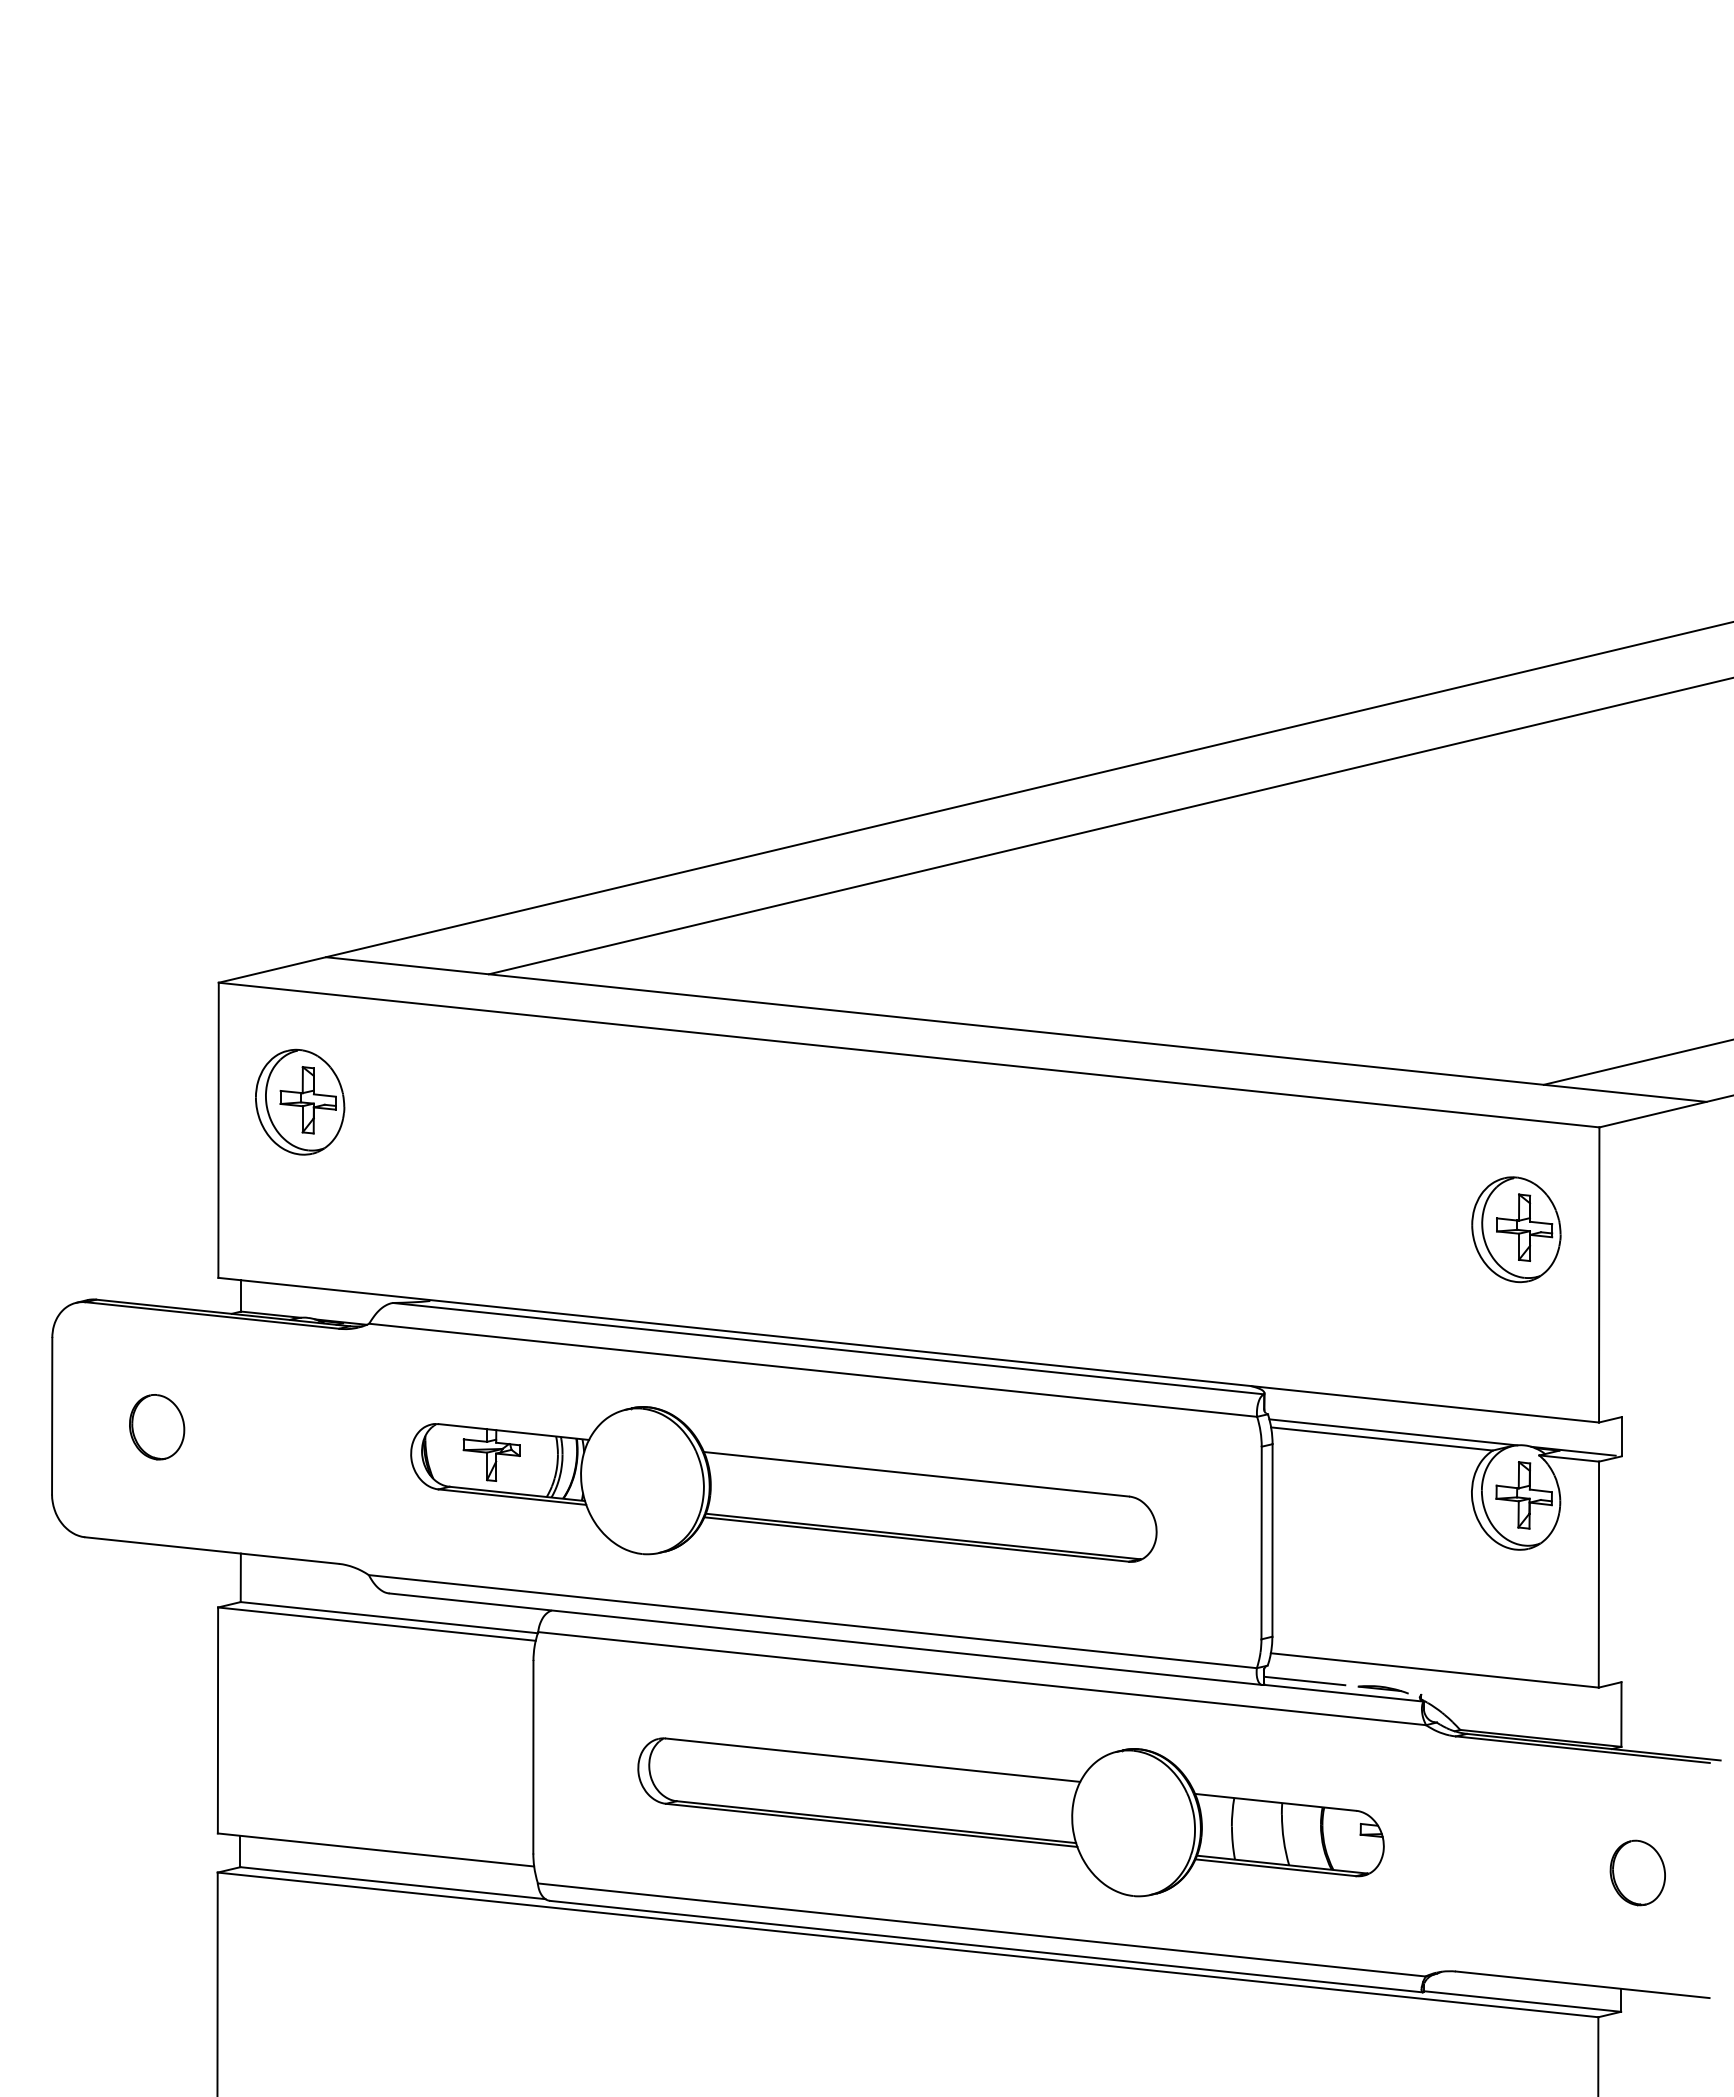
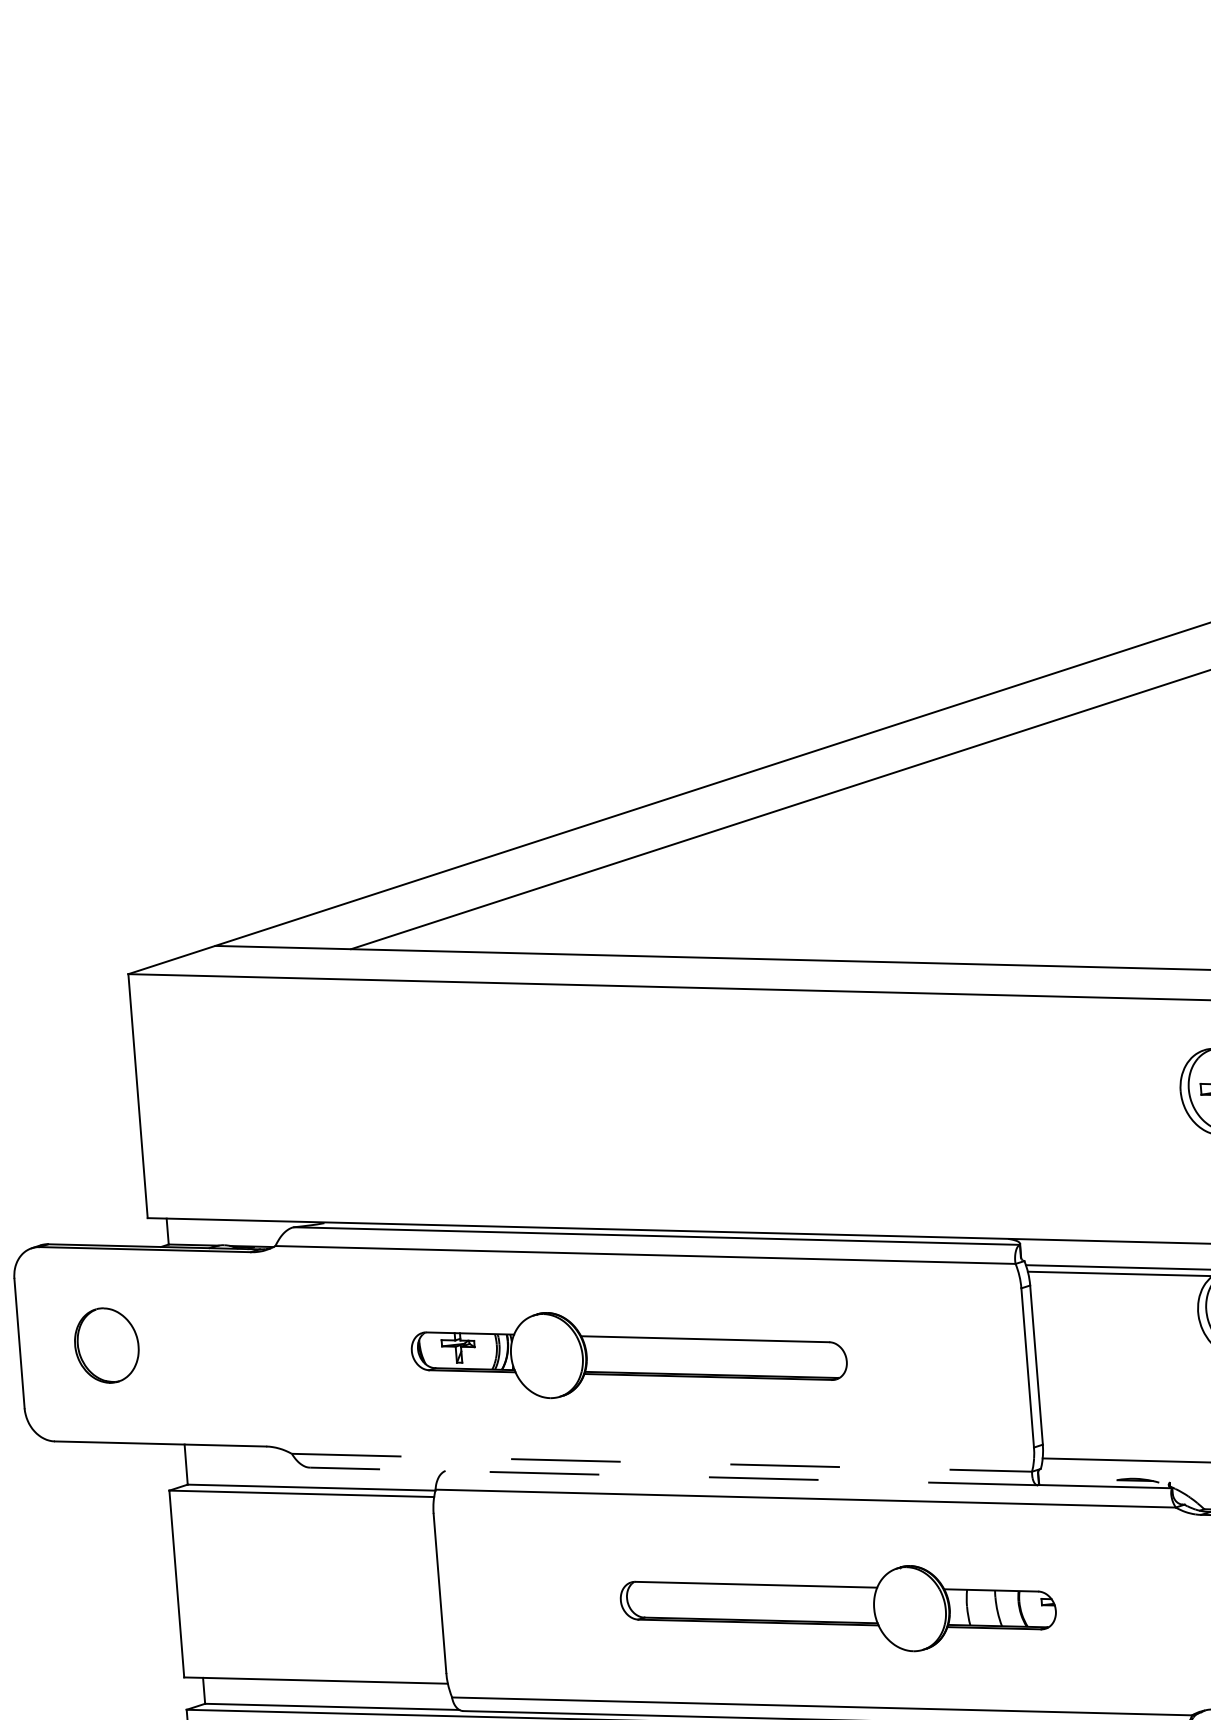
part: (300, 1101) -> (203, 1066), removed
part: (157, 1427) -> (107, 1345), size x1.4
part: (783, 1484) -> (628, 1351), size x0.7
line: (813, 1621) -> (662, 1462), solid -> dashed
line: (826, 1639) -> (674, 1476), solid -> dashed
line: (1304, 1680) -> (1072, 1478), removed
part: (1010, 1817) -> (838, 1611), size x0.7

